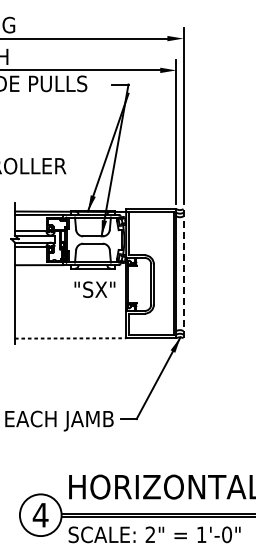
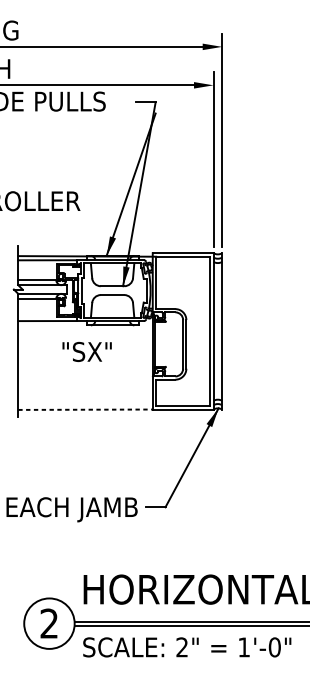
line: (183, 273) -> (222, 331), dashed -> solid
text: (94, 289) -> (86, 351), moved
text: (40, 514) -> (49, 622), 4 -> 2

